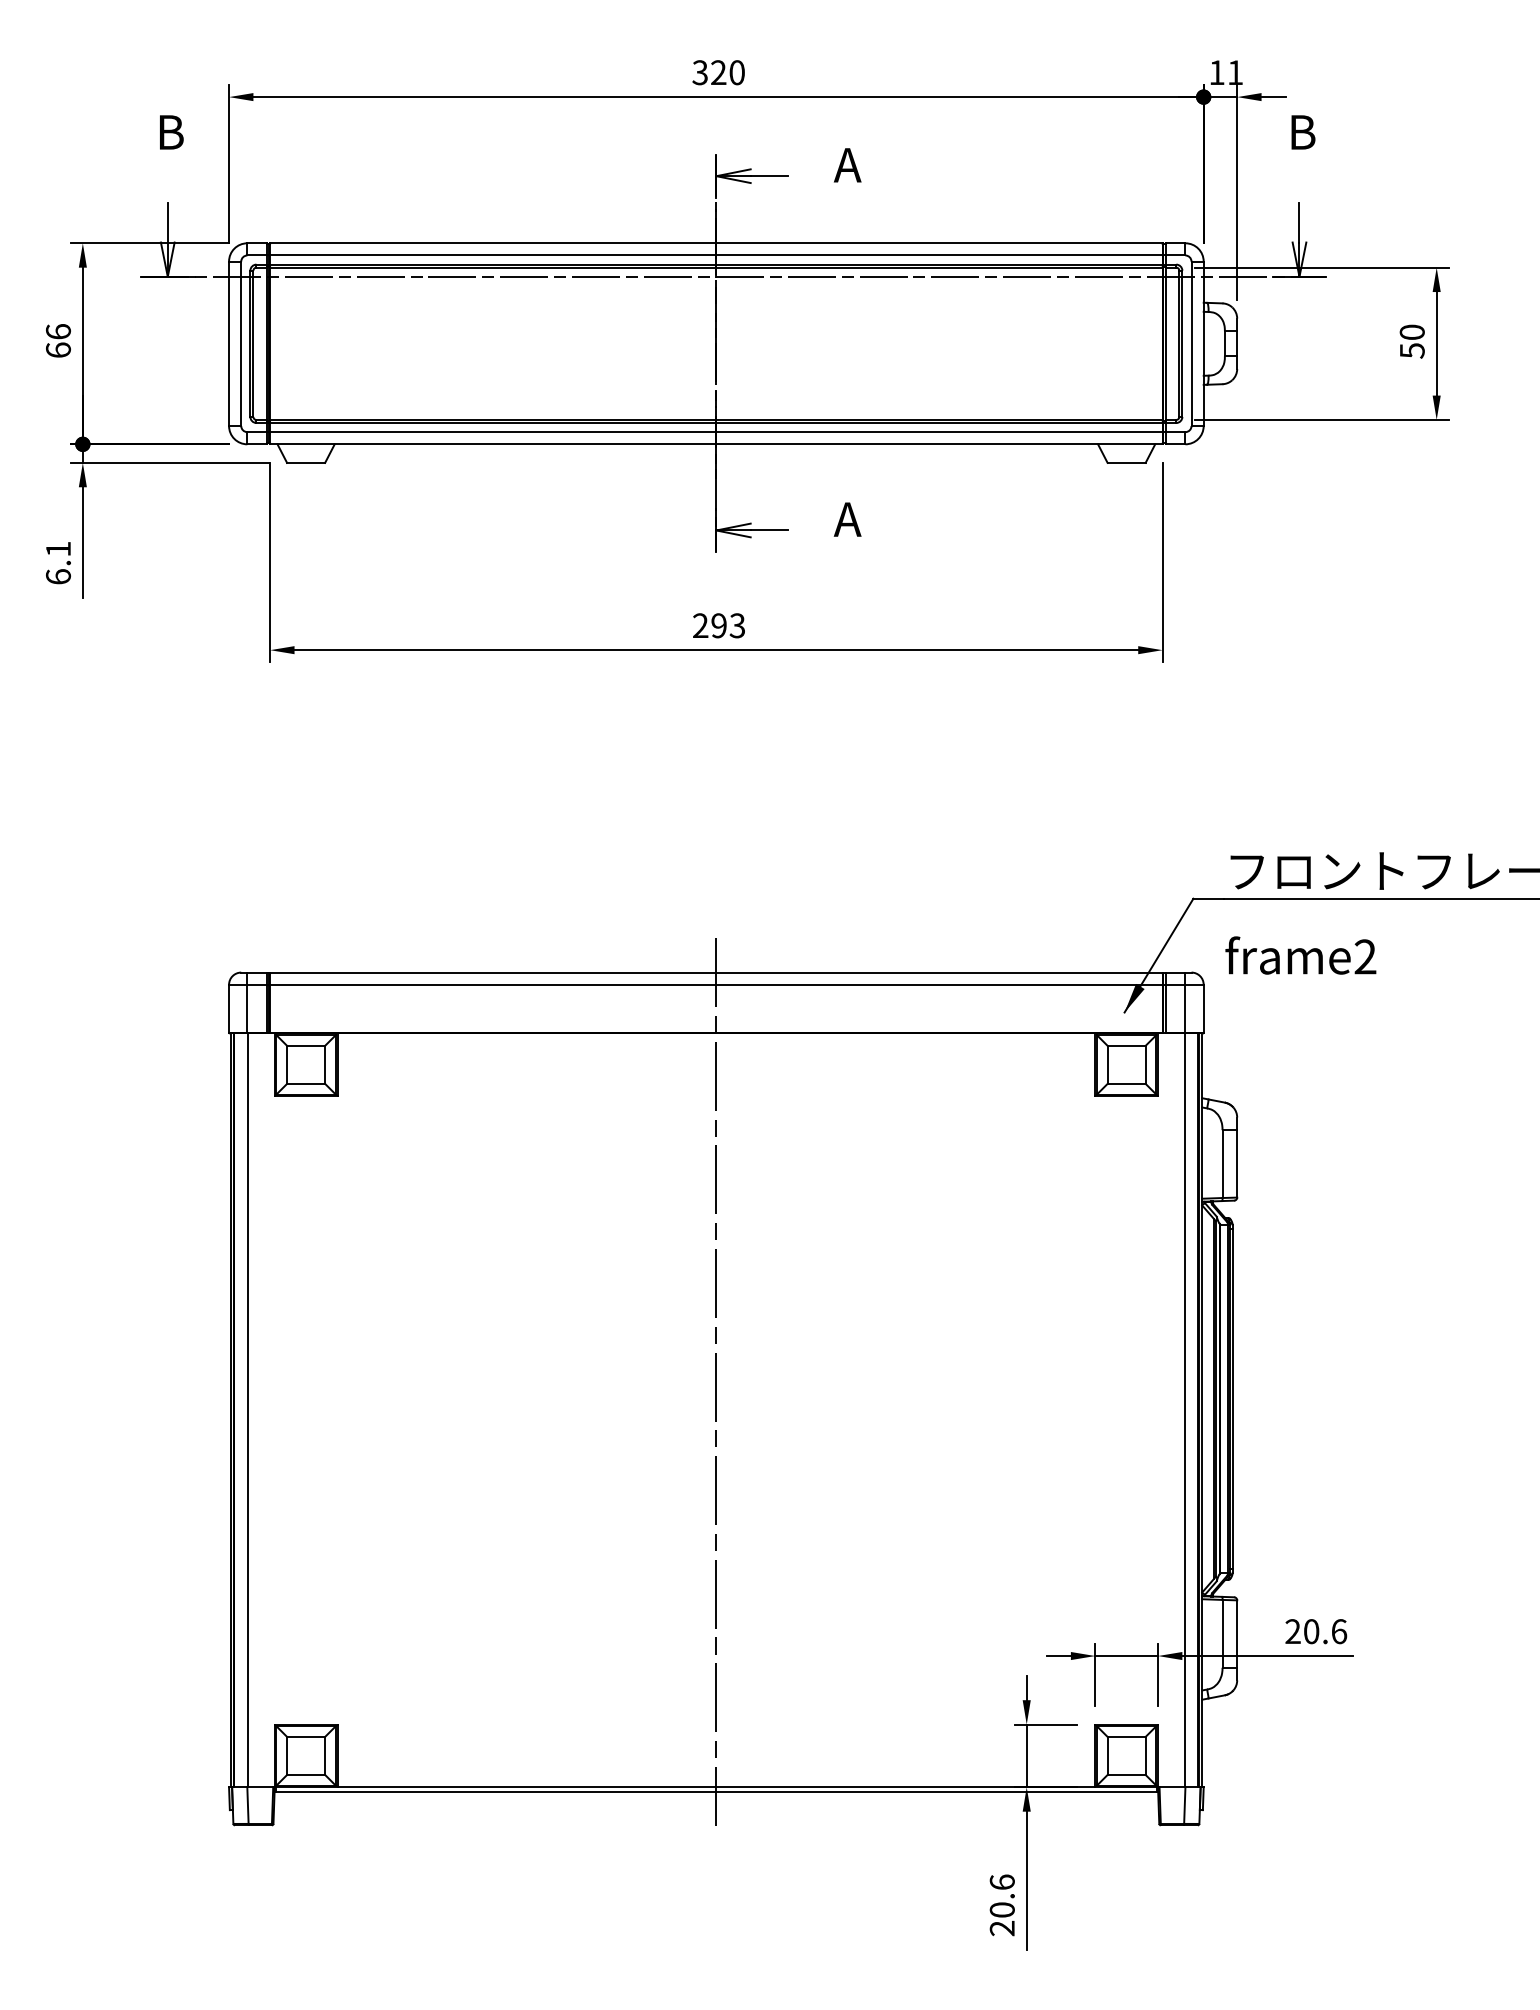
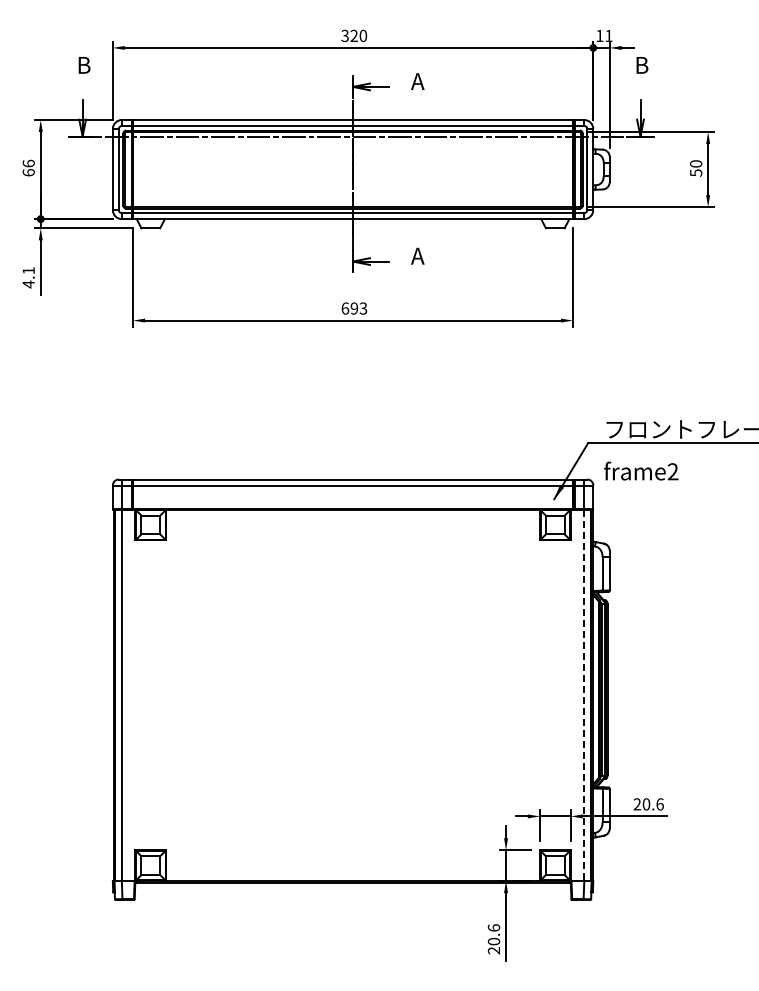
text: (57, 576) -> (28, 284), 6.1 -> 4.1
text: (701, 625) -> (345, 308), 293 -> 693
line: (717, 1382) -> (353, 681), removed
line: (1183, 1410) -> (583, 695), solid -> dashed

